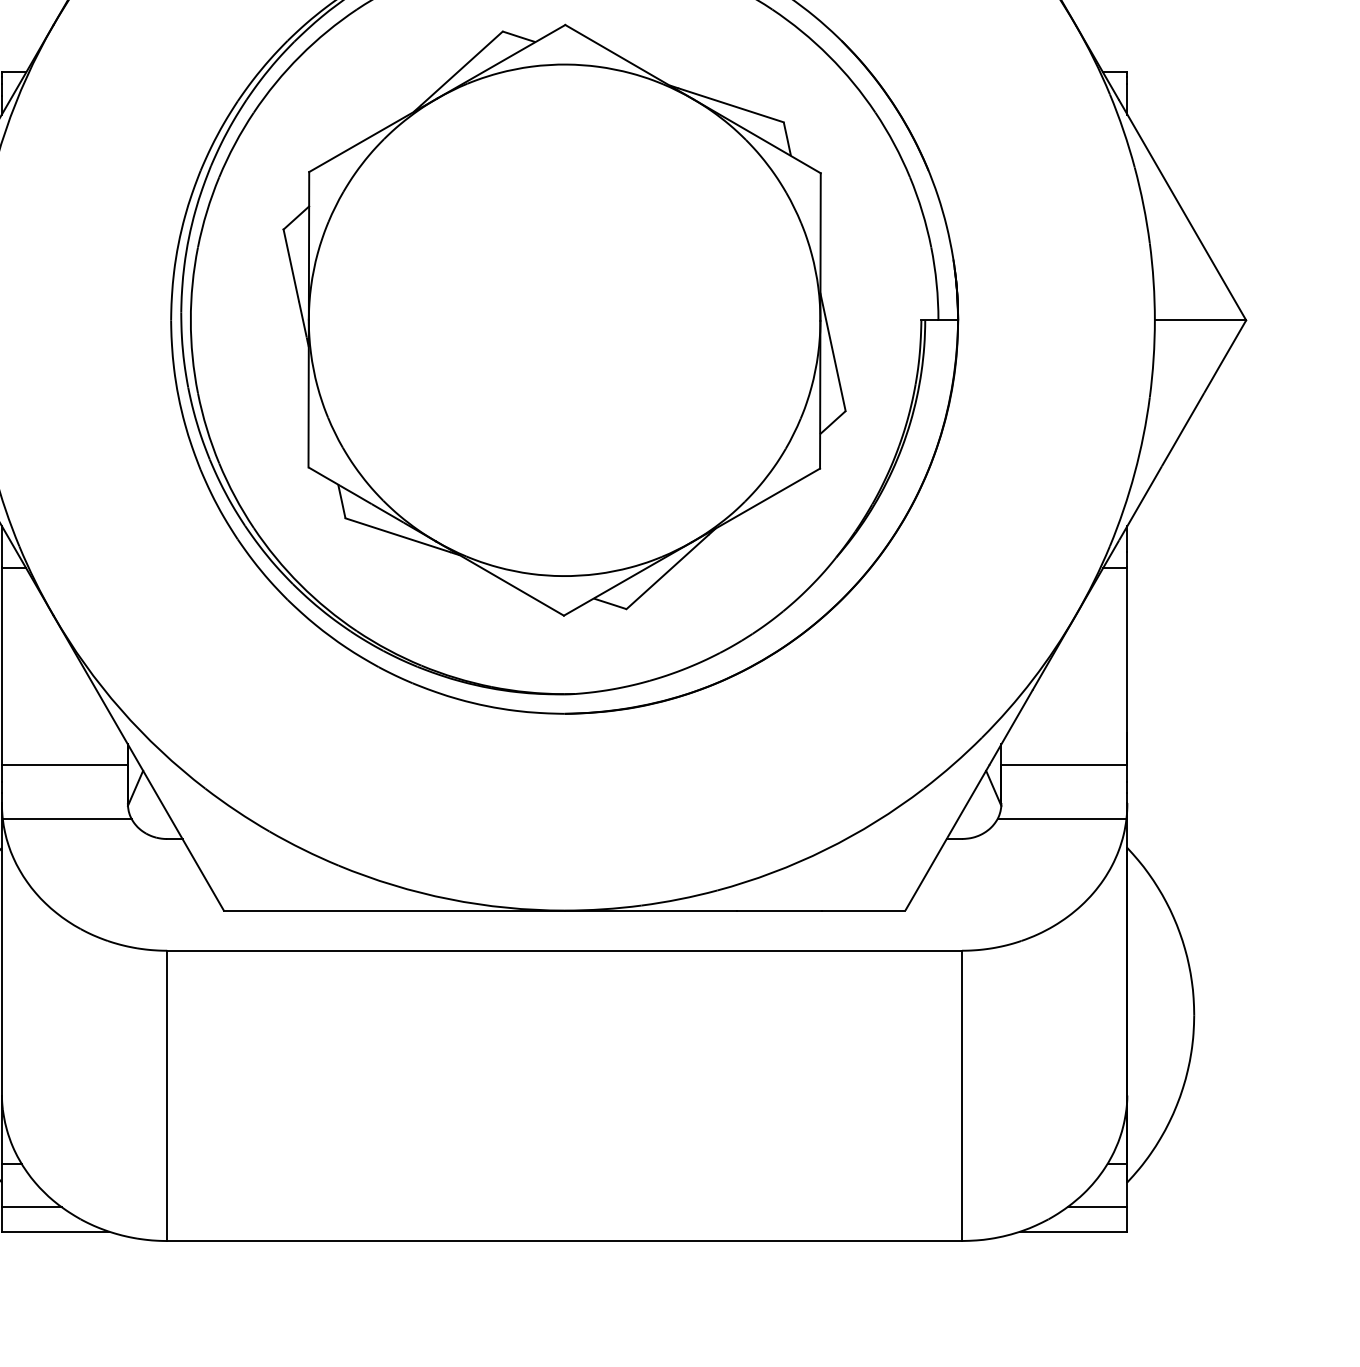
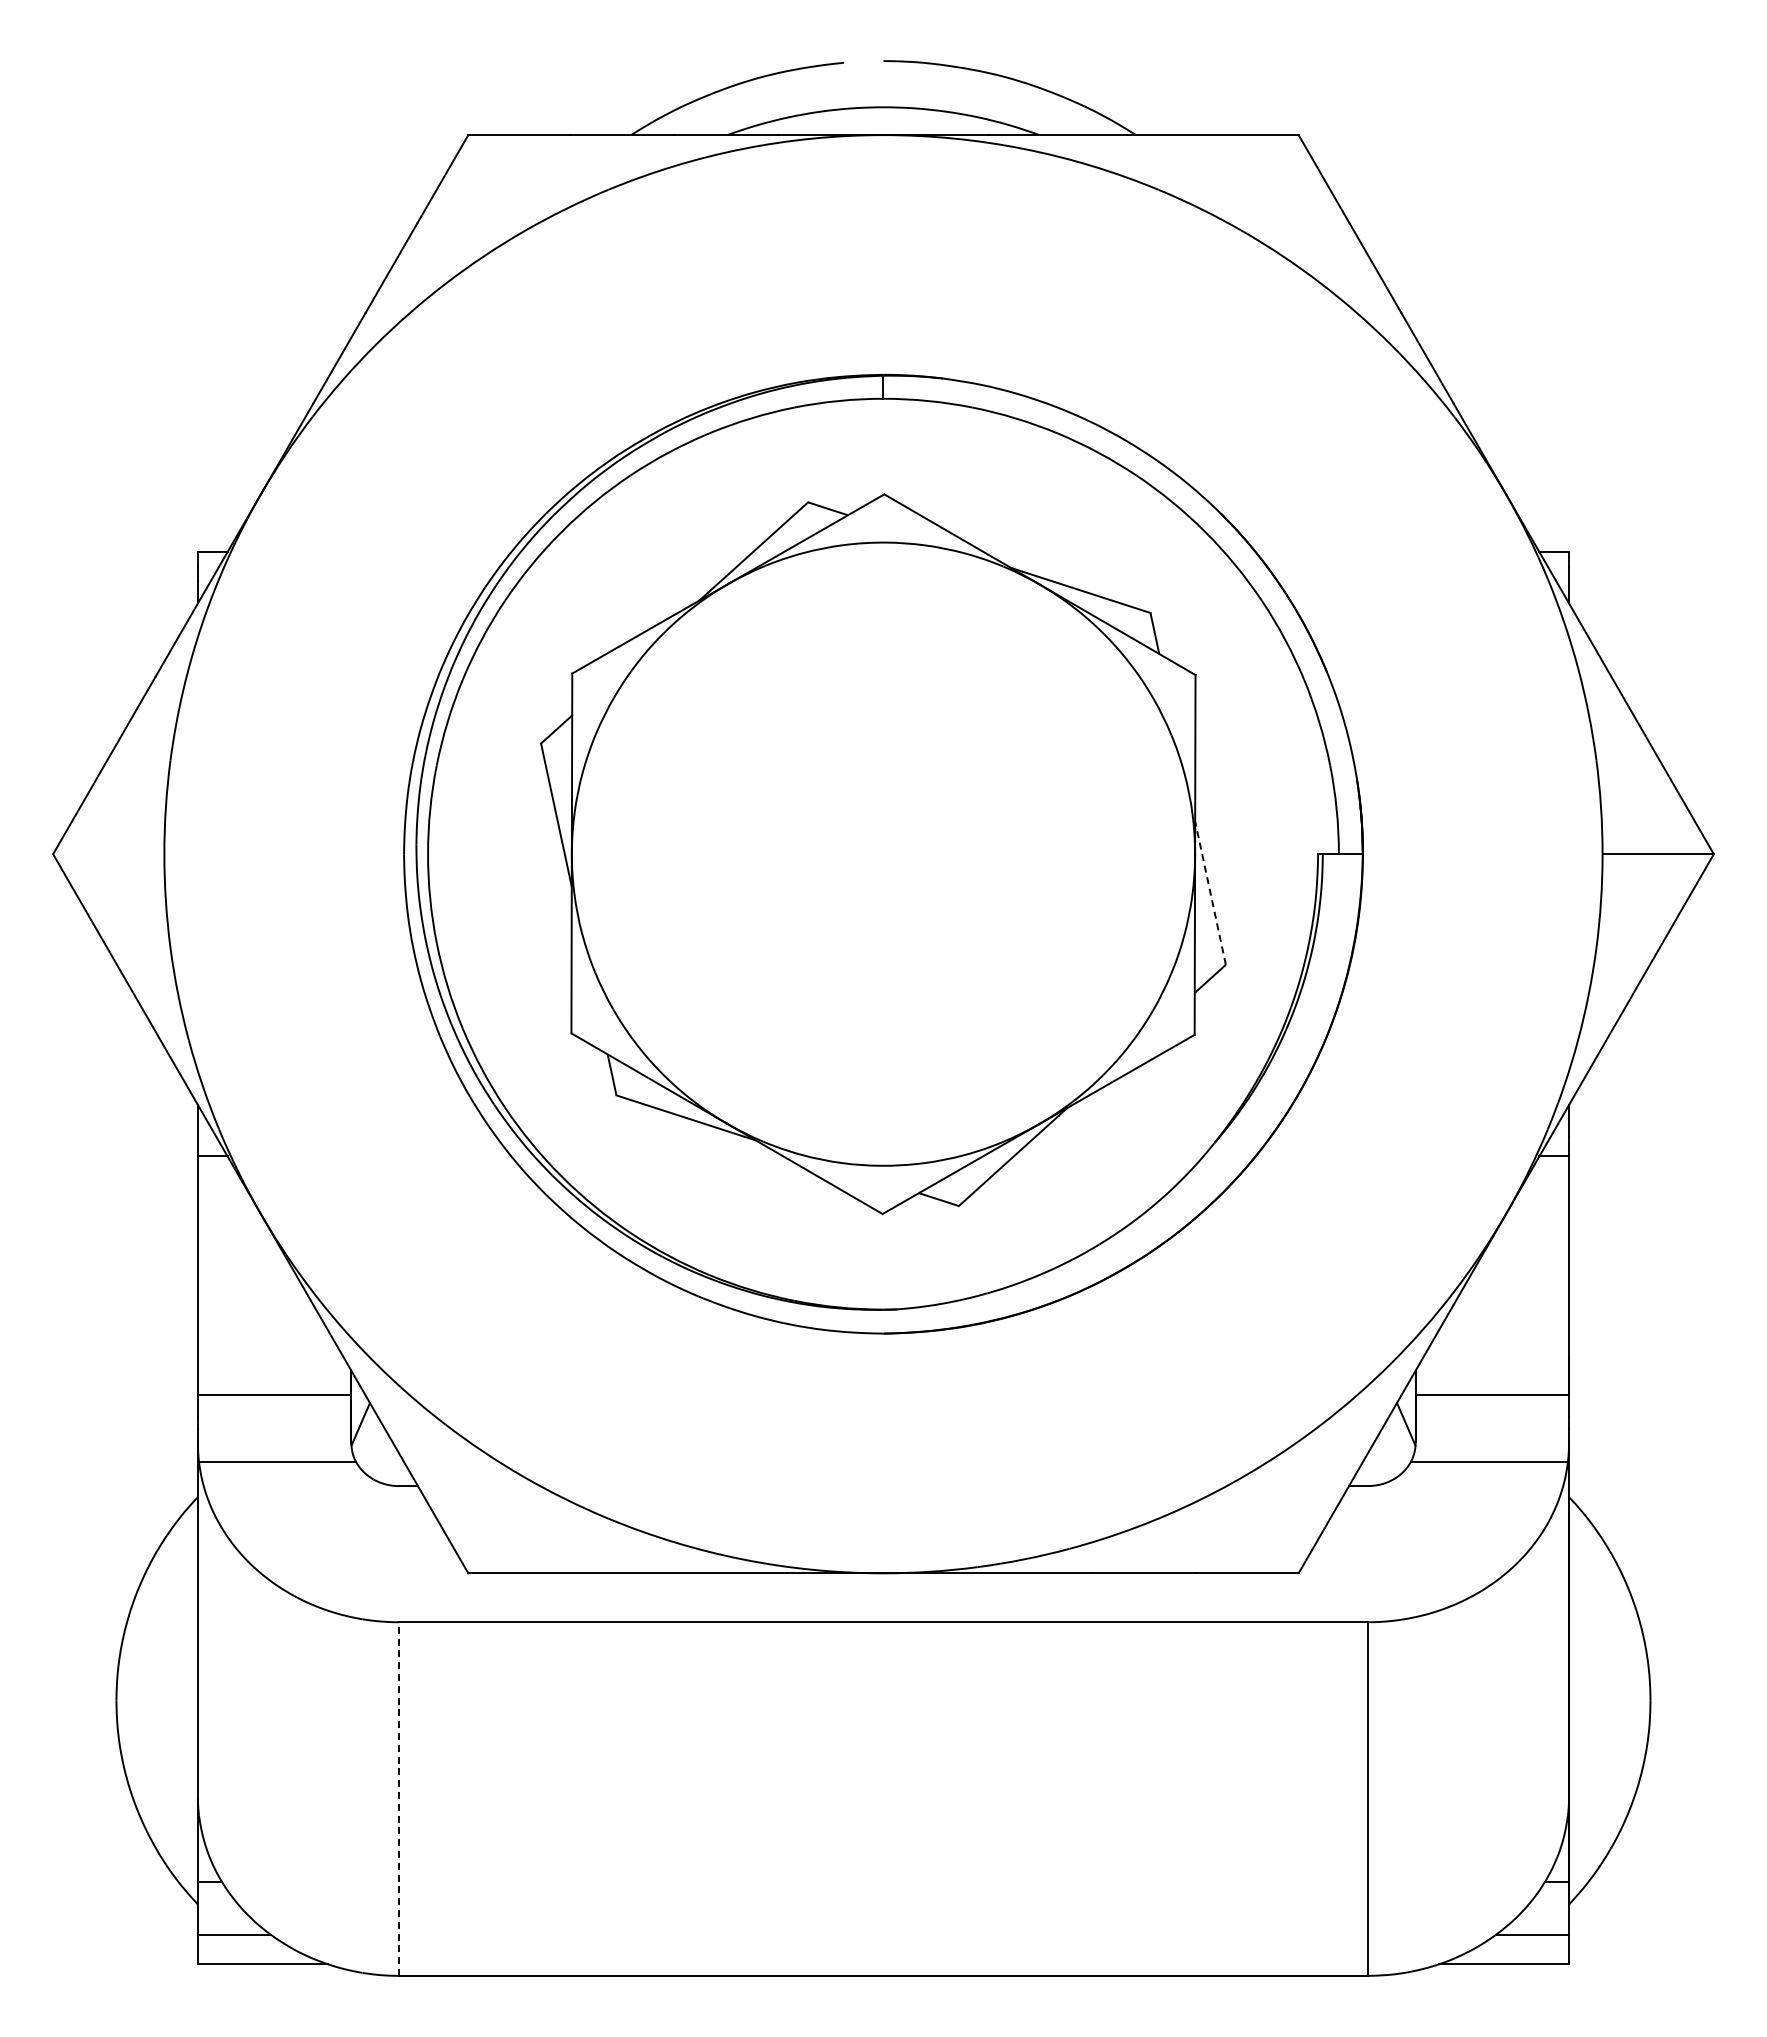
line: (833, 351) -> (1210, 892), solid -> dashed
line: (167, 1096) -> (399, 1799), solid -> dashed

